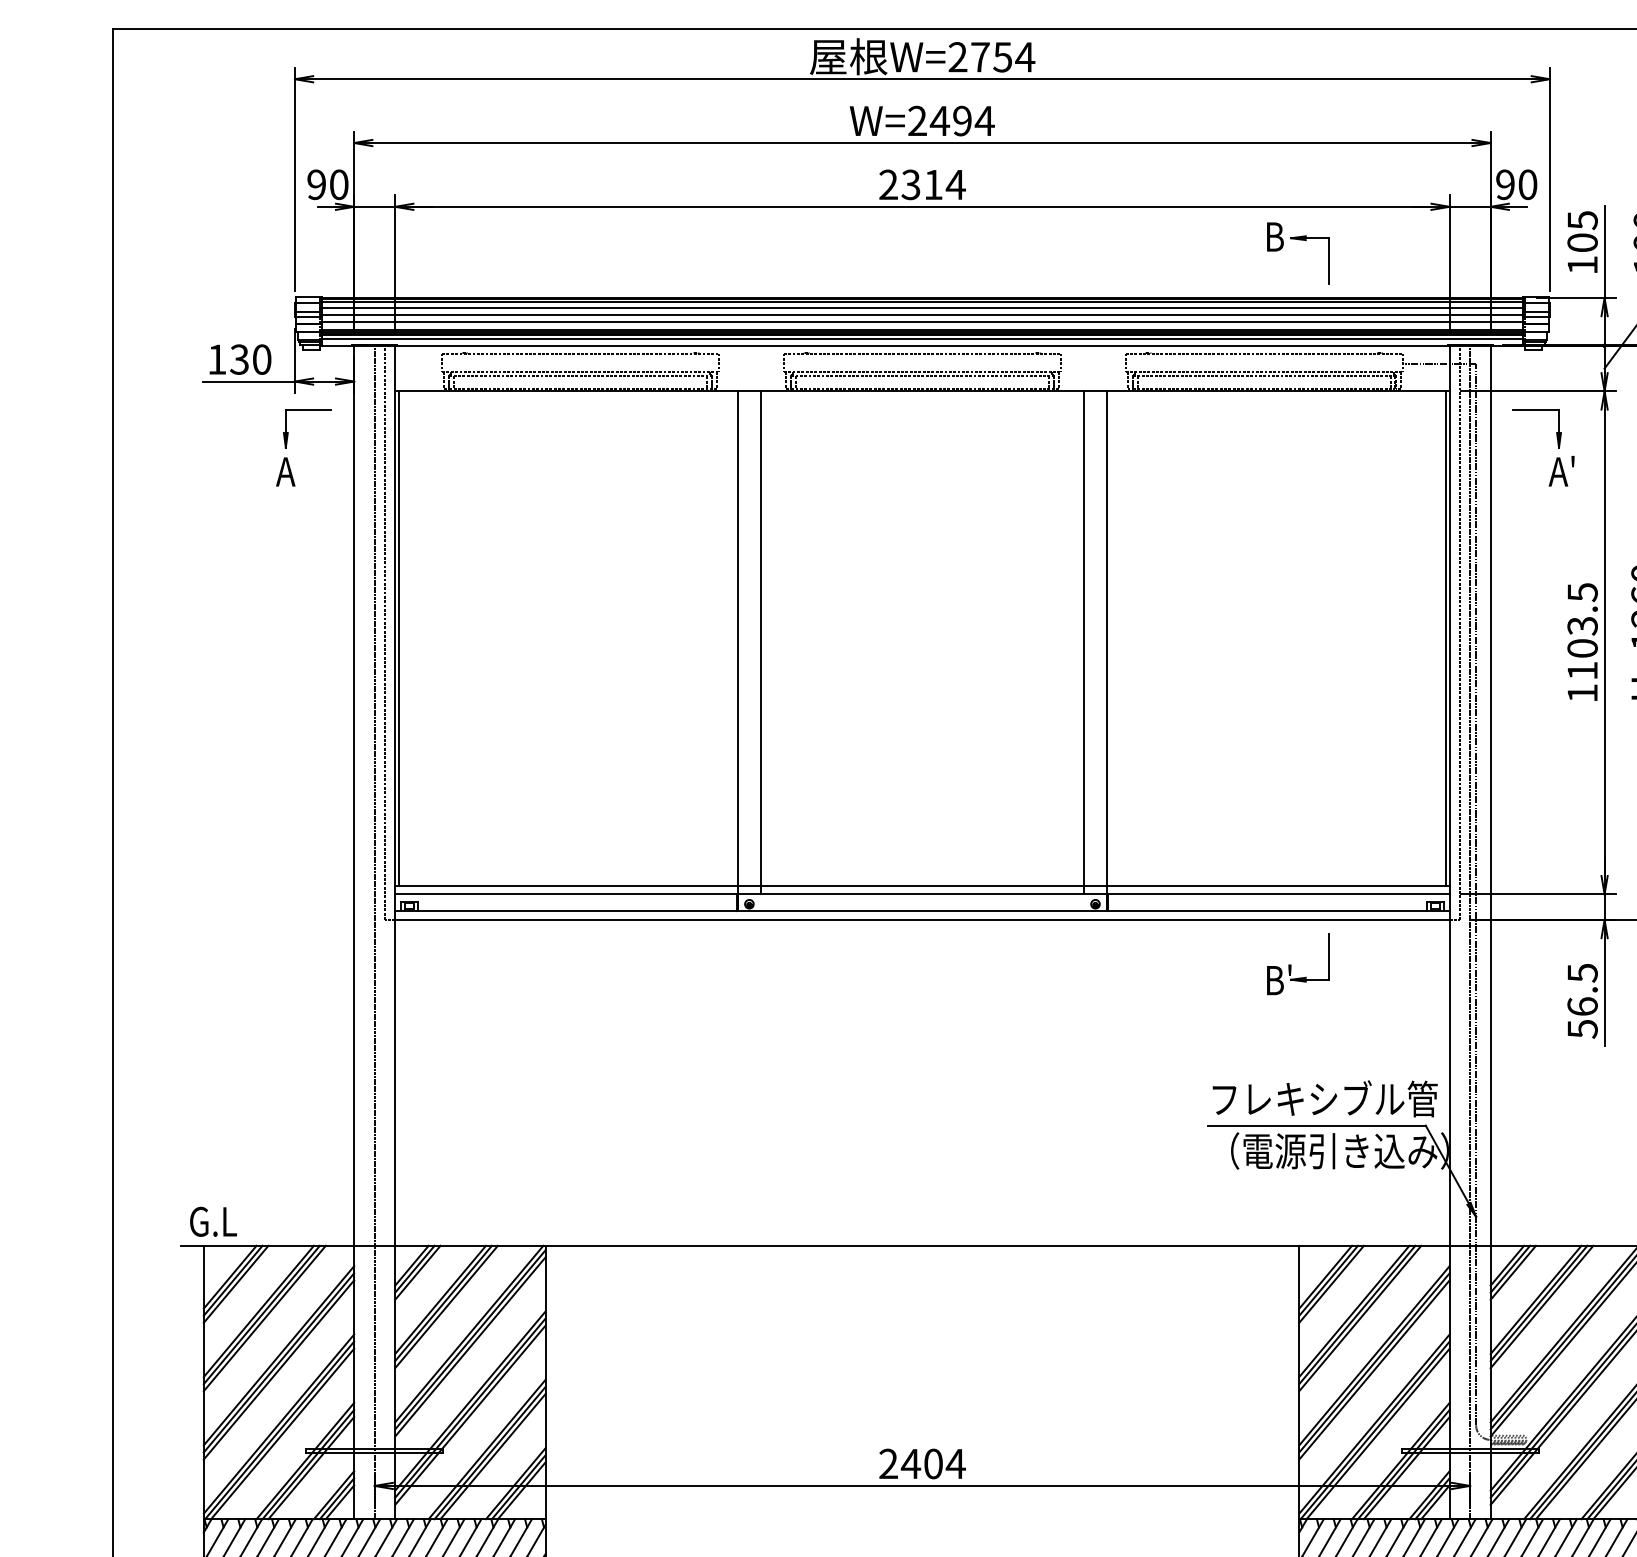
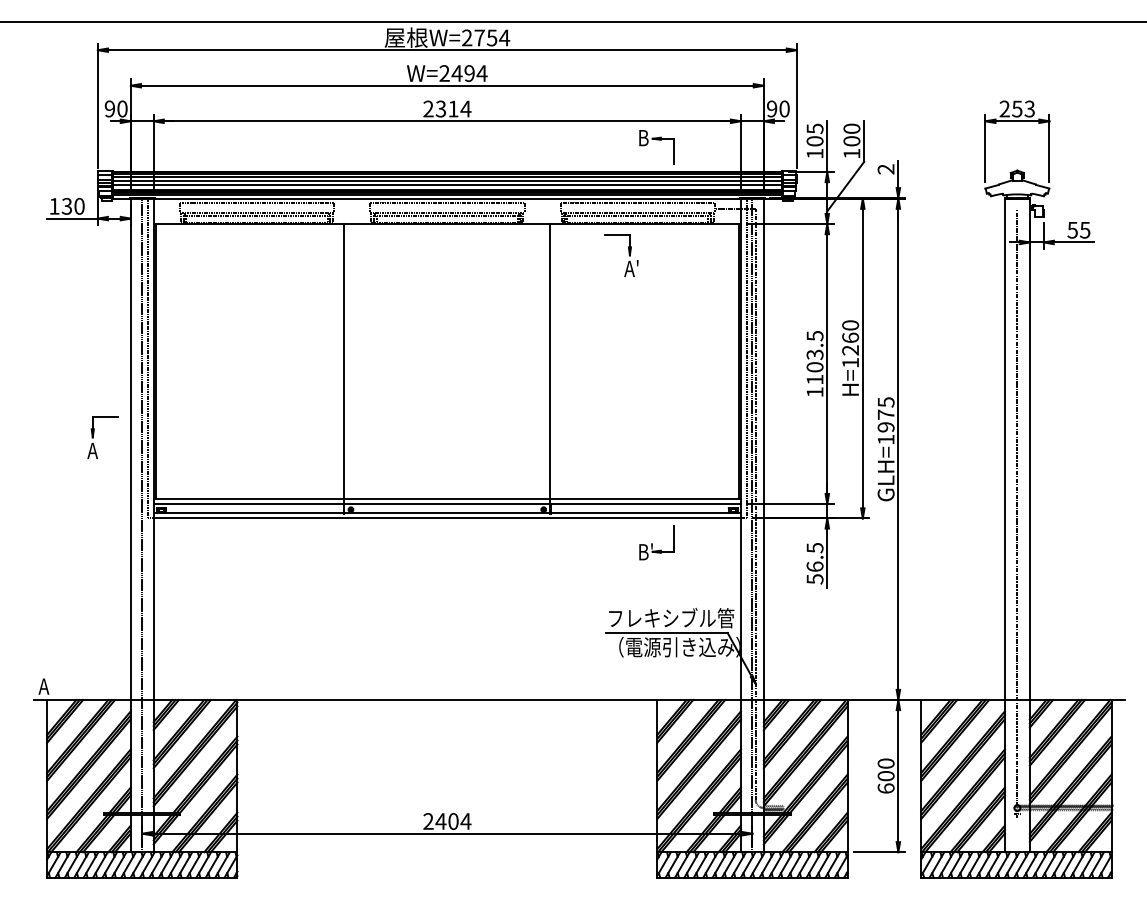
part: (288, 442) -> (94, 434), moved
part: (1556, 445) -> (628, 254), moved
line: (761, 643) -> (357, 364), removed
line: (1084, 643) -> (537, 364), removed
text: (211, 1221) -> (51, 686), G.L -> A

